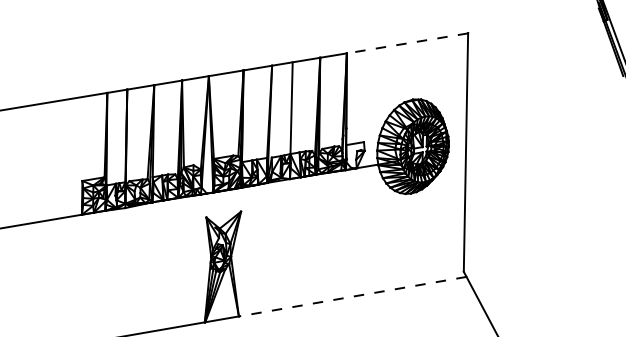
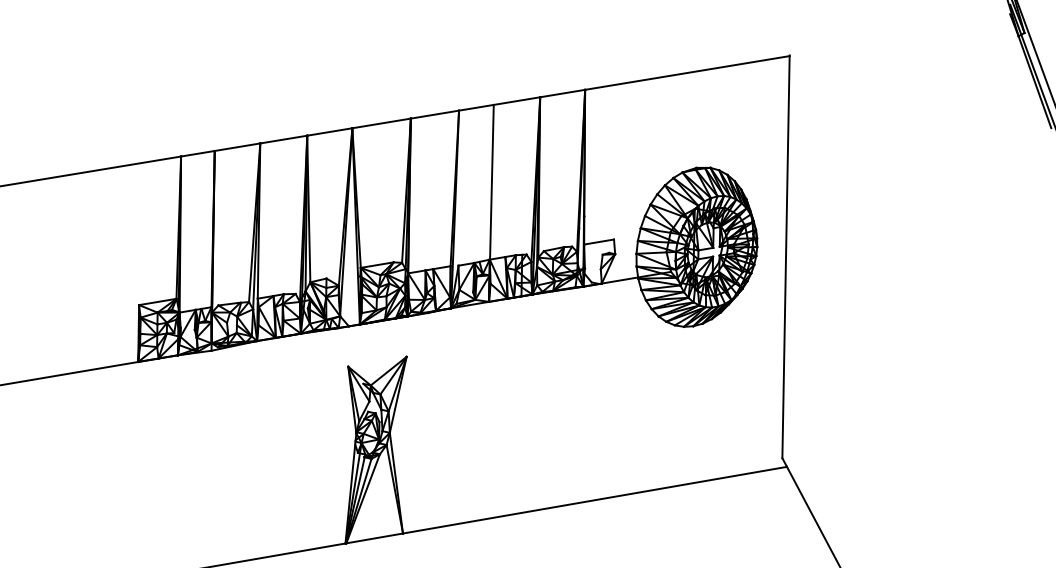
line: (407, 43) -> (687, 73), dashed -> solid
line: (352, 296) -> (594, 499), dashed -> solid

